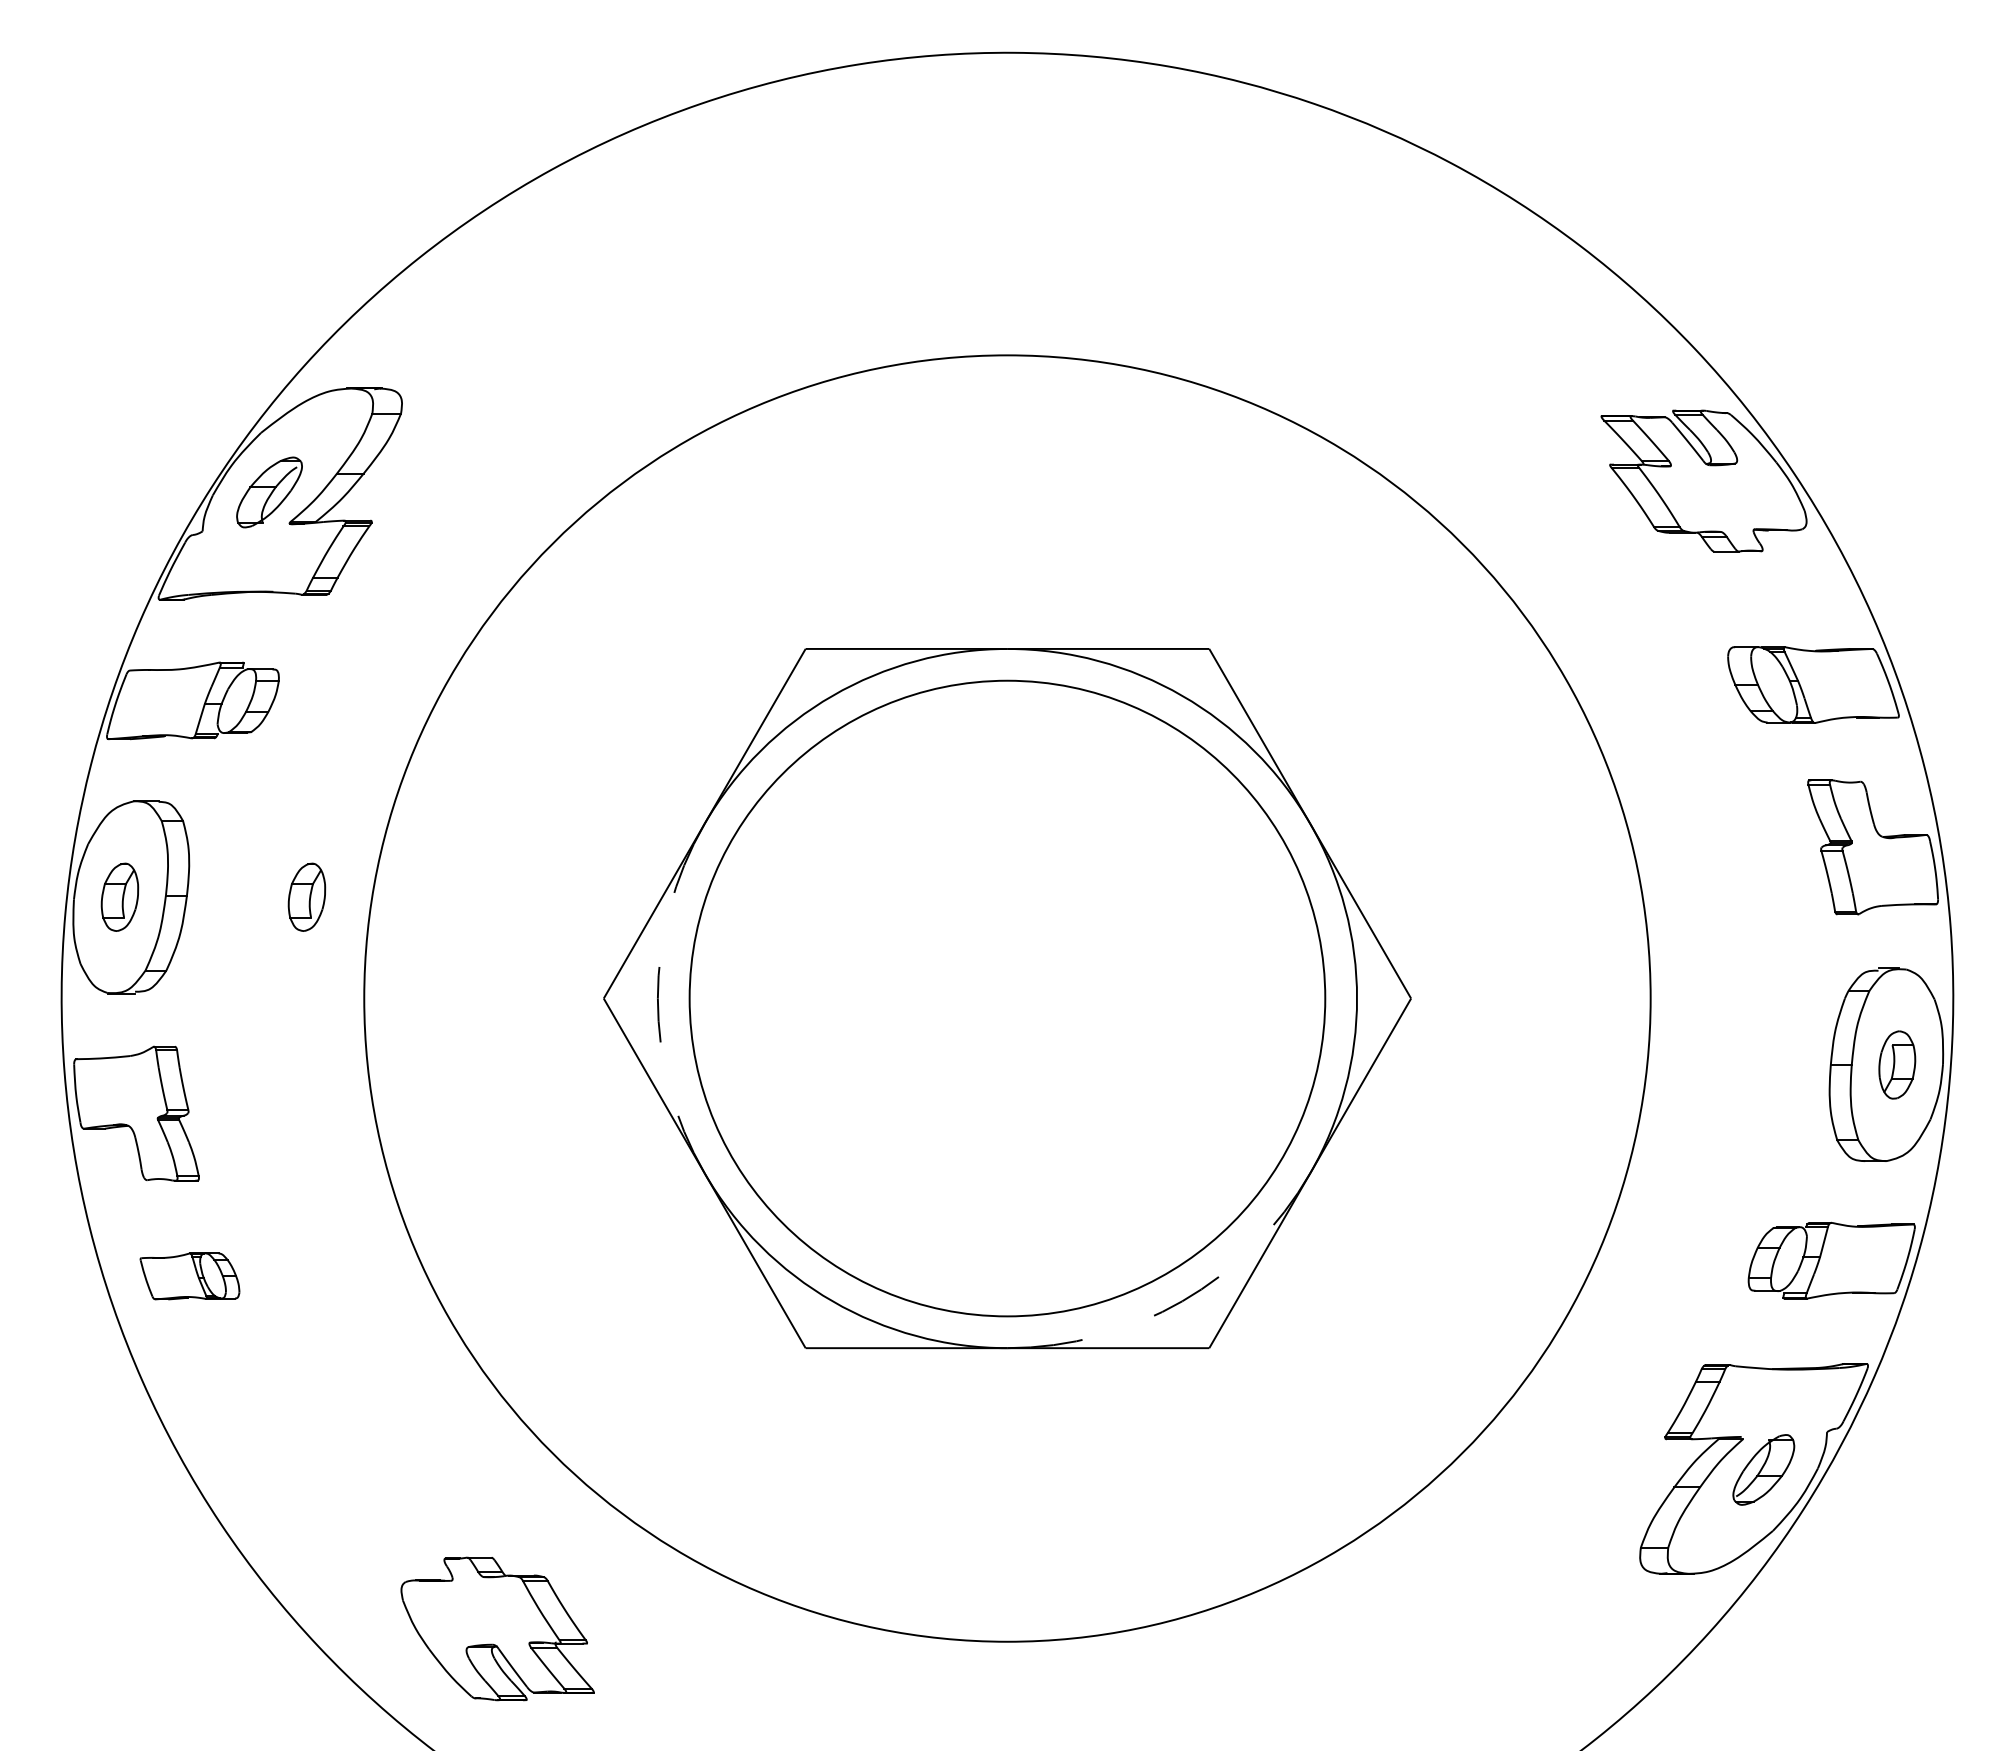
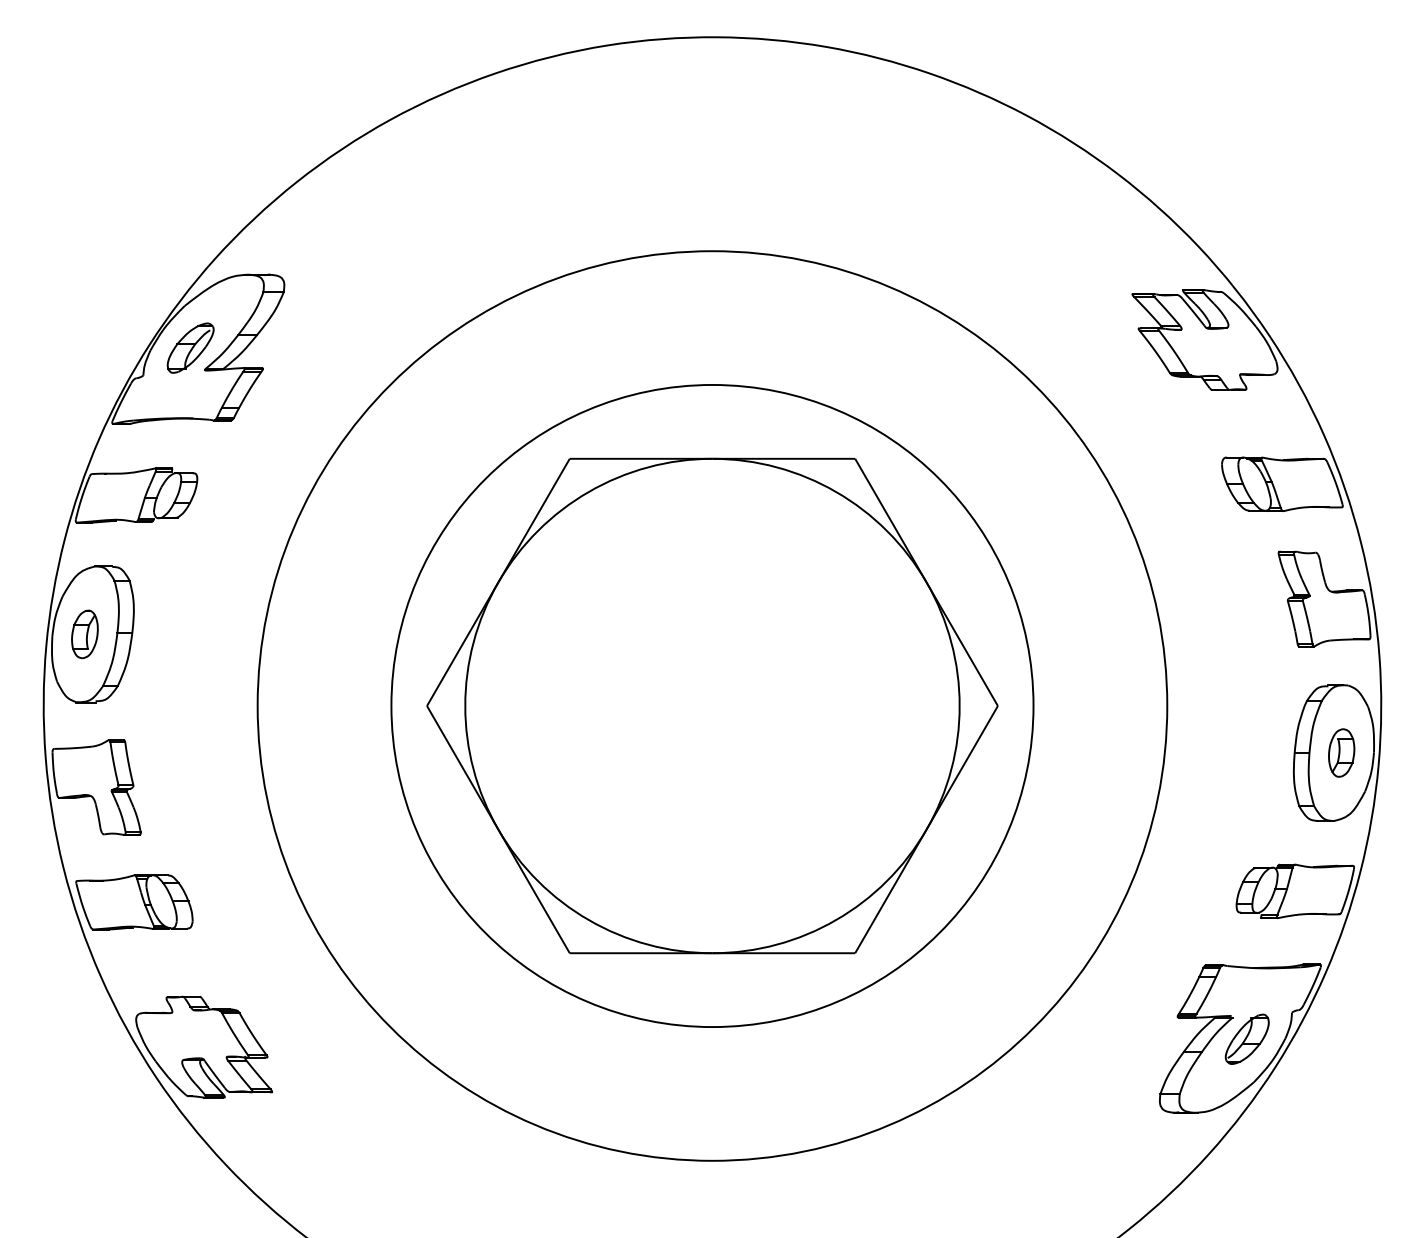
part: (306, 896) -> (216, 633), removed
arc: (657, 998) -> (465, 705), dashed -> solid
circle: (1007, 998) -> (712, 705), size x1.43
part: (189, 1276) -> (134, 902), size x1.67
arc: (1182, 1301) -> (836, 920), dashed -> solid
part: (497, 1628) -> (204, 1046), moved

